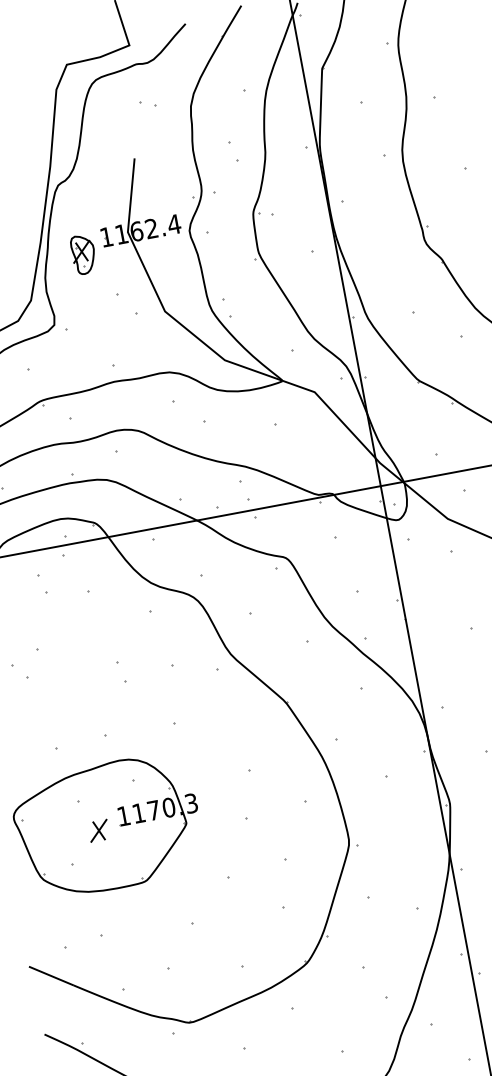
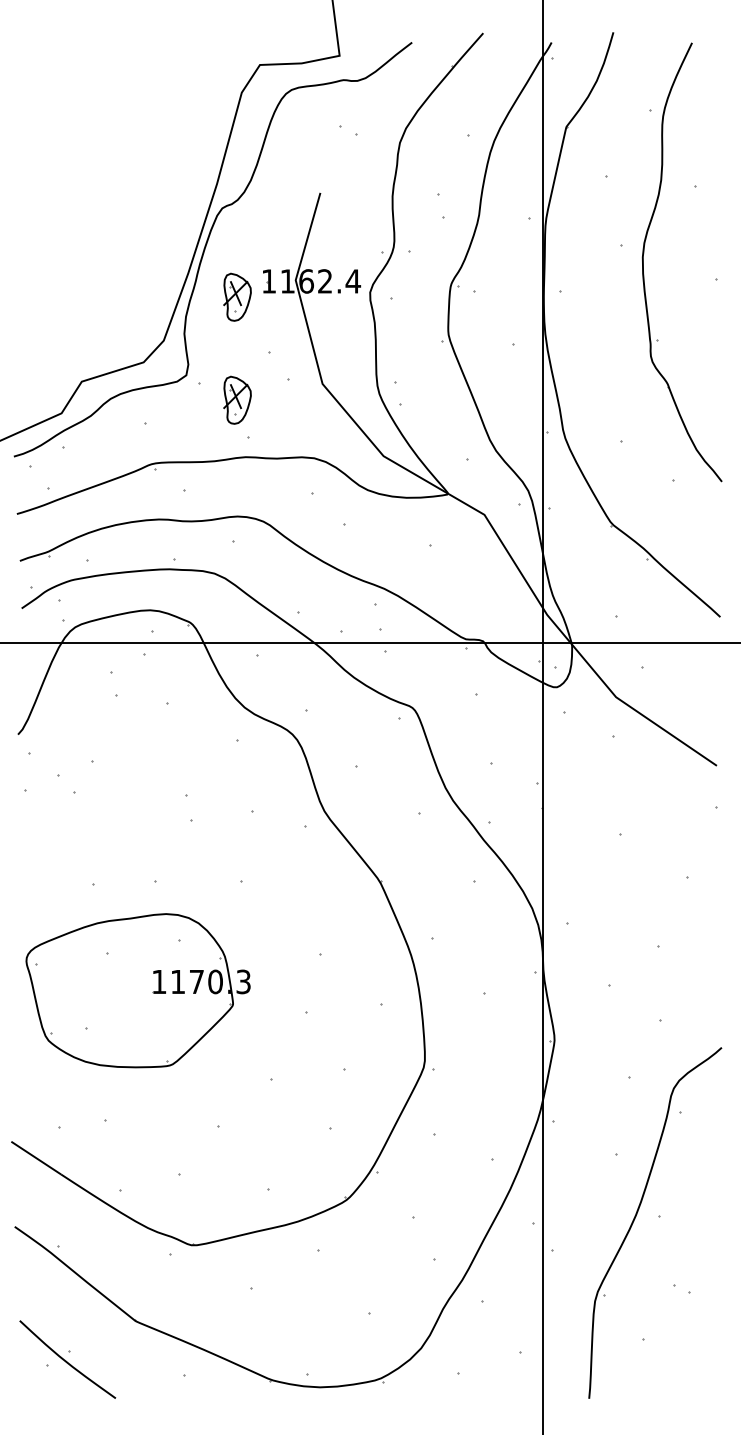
part: (99, 336) -> (237, 399), added
part: (98, 830) -> (125, 993), removed

